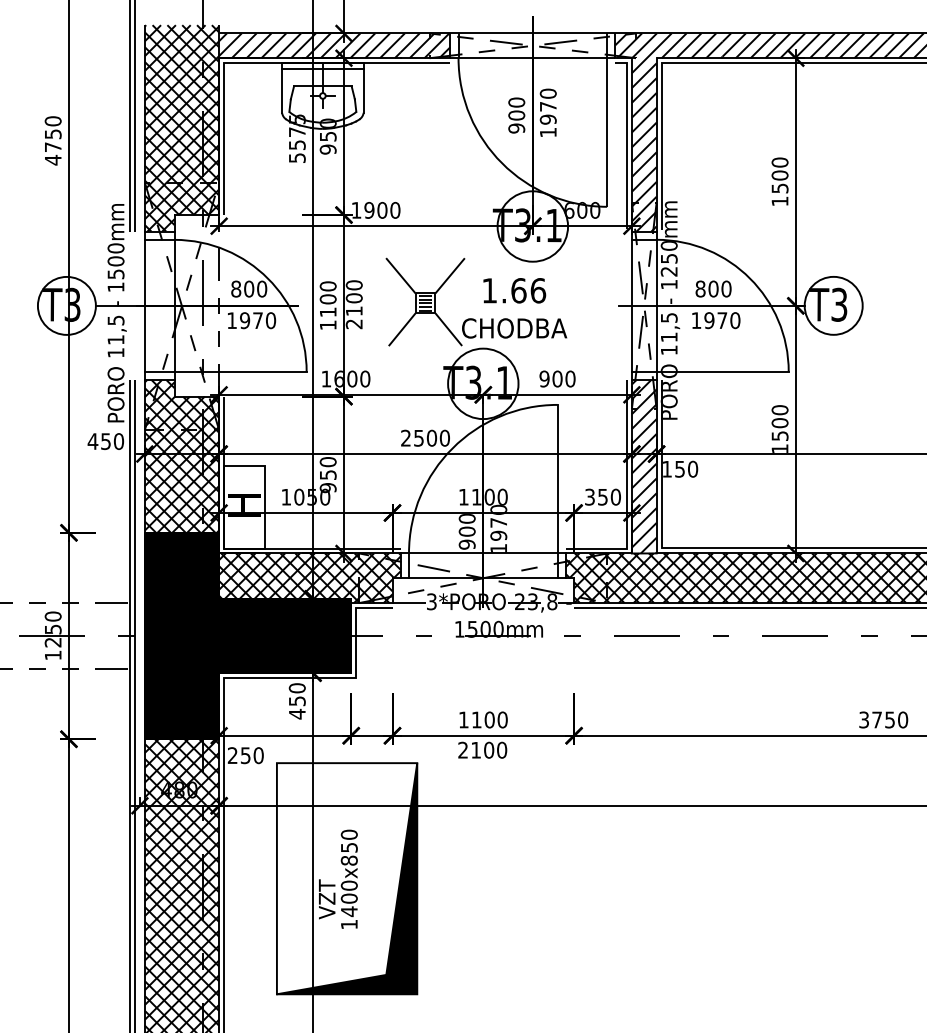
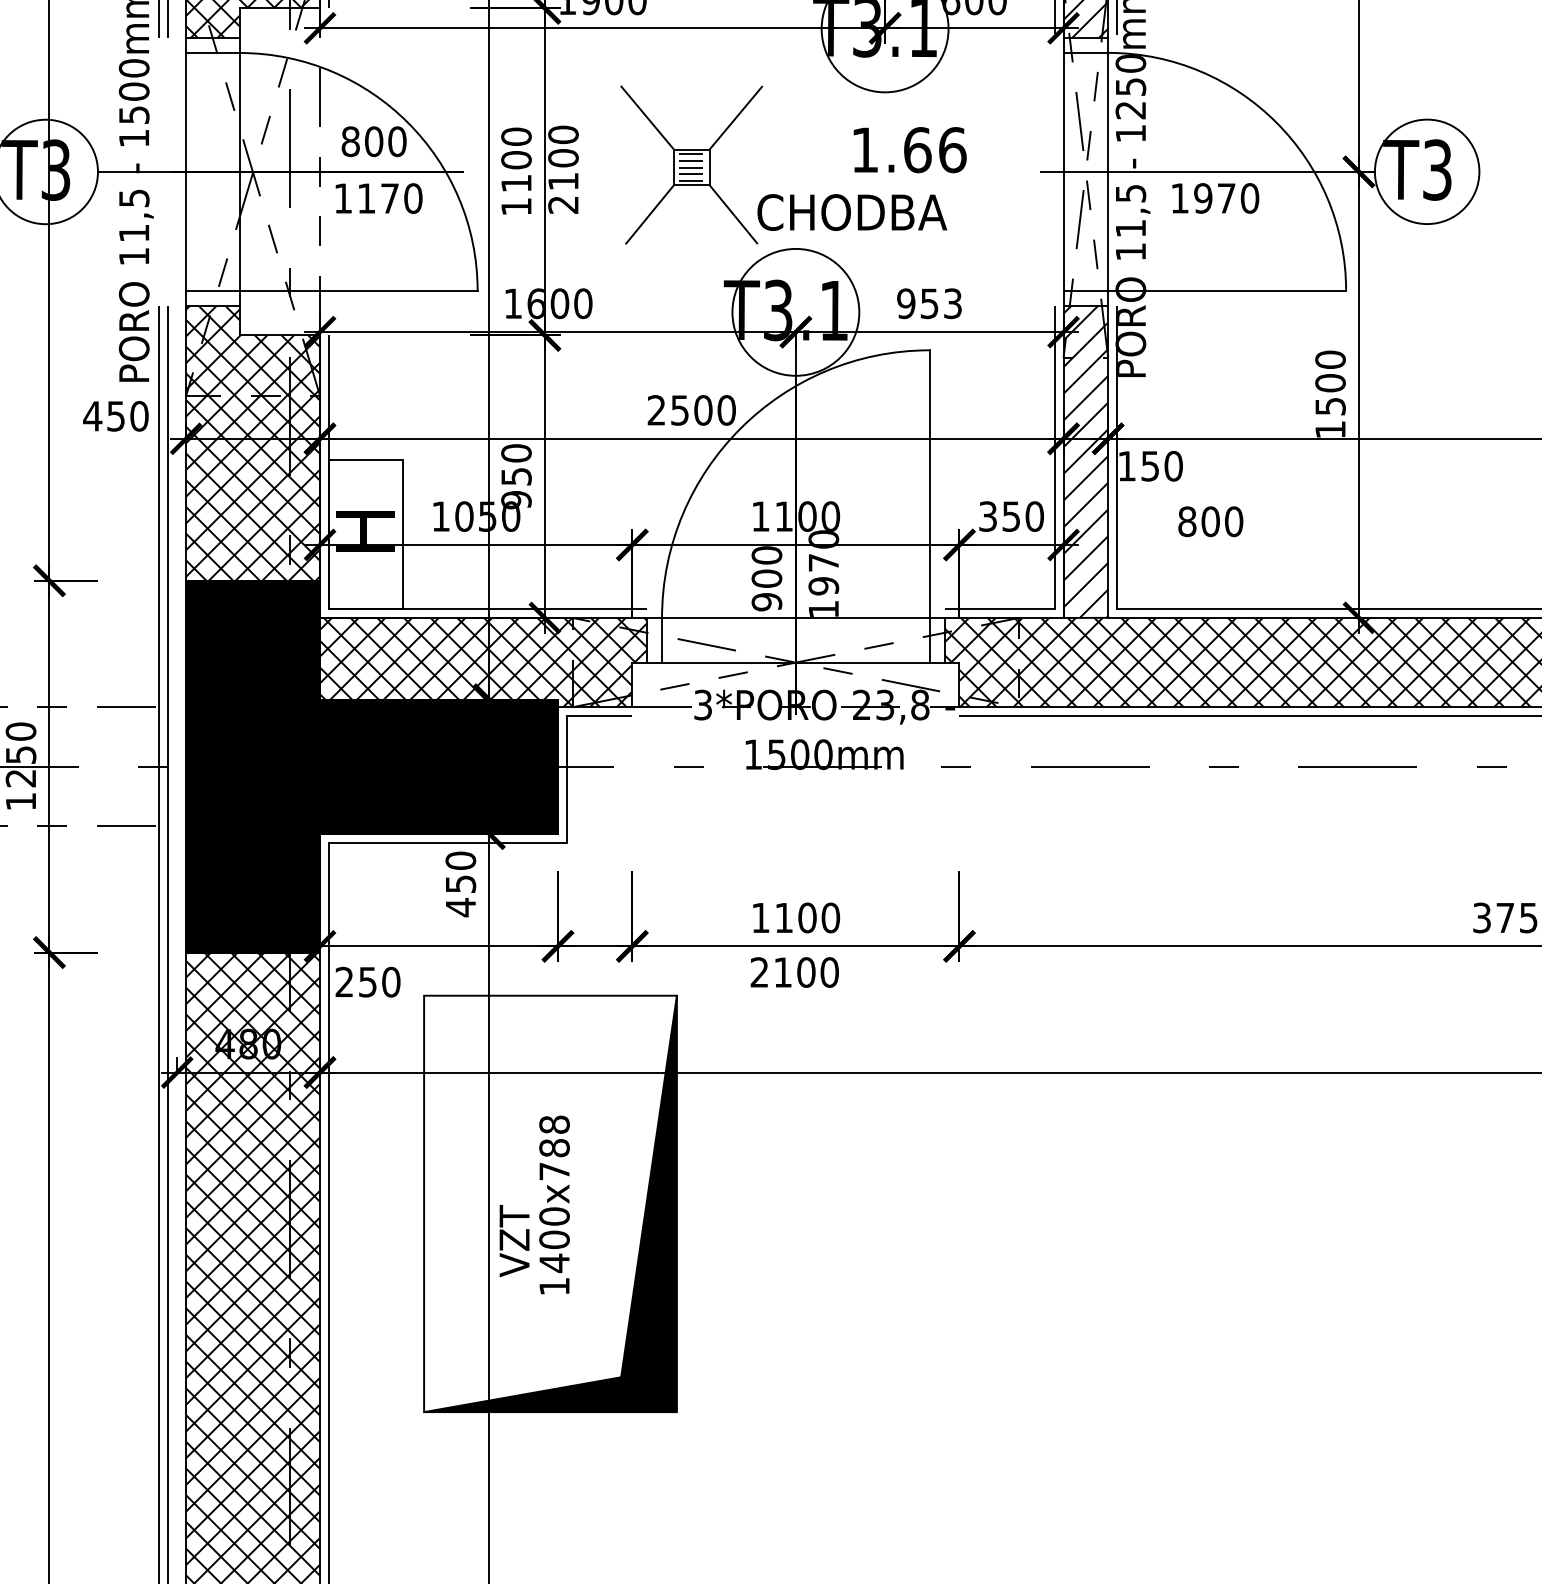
text: (713, 288) -> (1210, 520), moved
text: (514, 290) -> (909, 149), moved
text: (245, 320) -> (367, 198), 1970 -> 1170
text: (563, 378) -> (940, 302), 900 -> 953
text: (348, 847) -> (553, 1147), 1400x850 -> 1400x788

